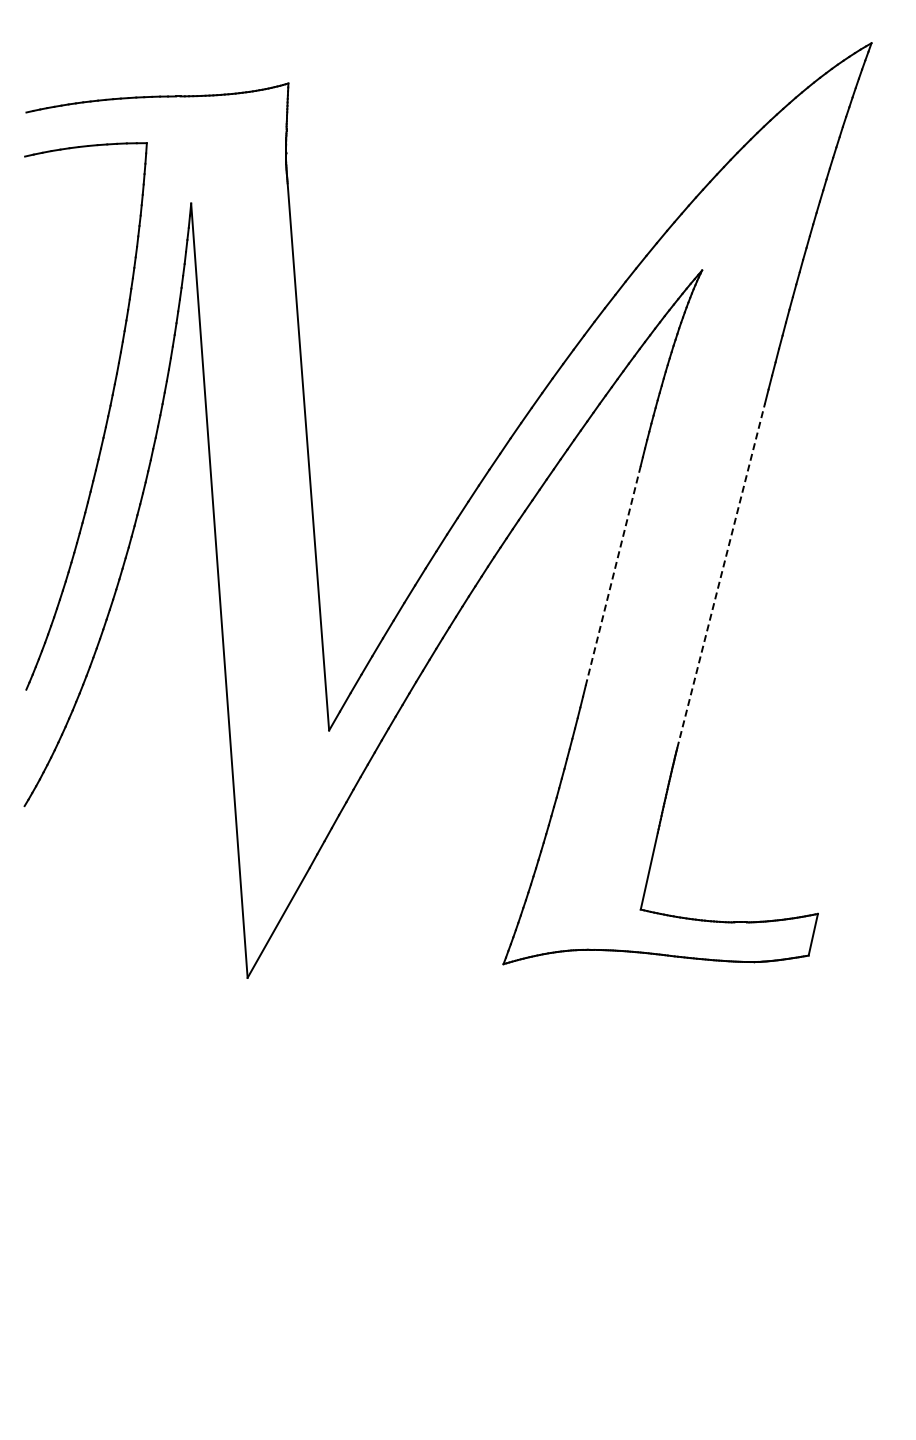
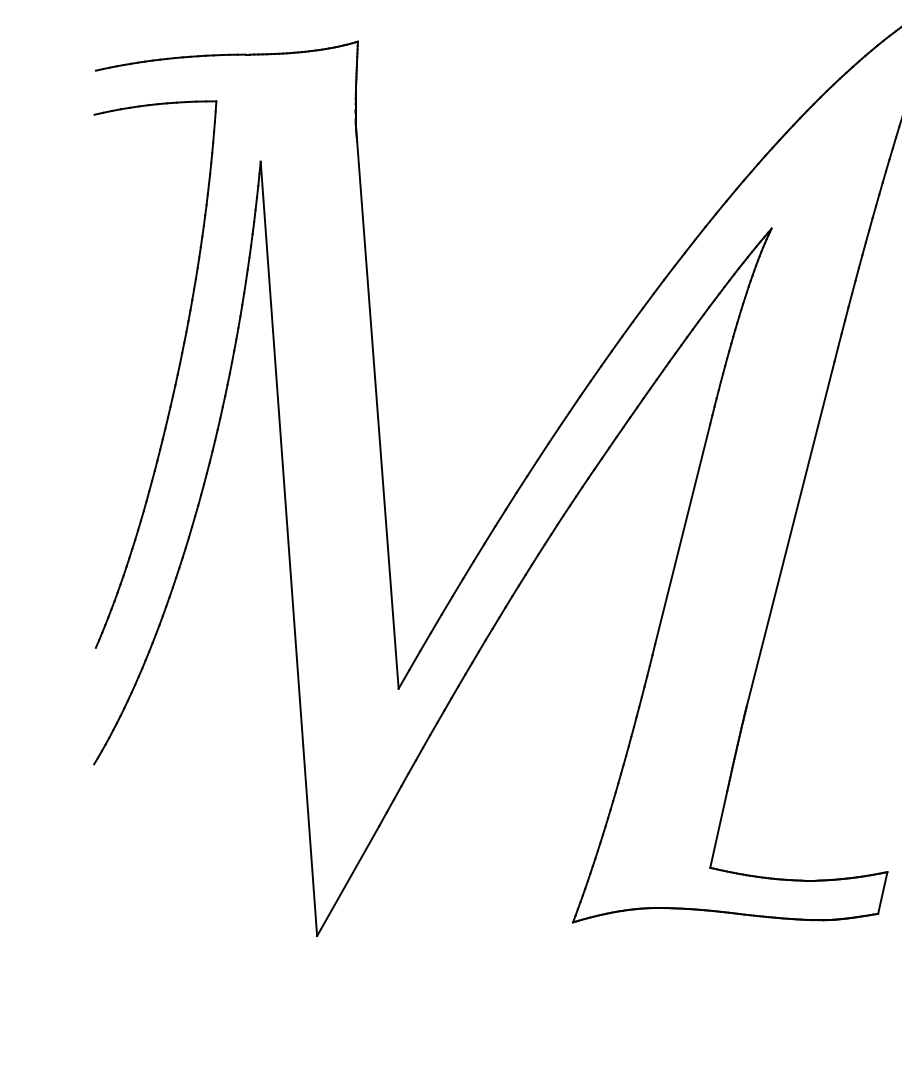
line: (721, 575) -> (791, 533), dashed -> solid
line: (613, 576) -> (683, 534), dashed -> solid

